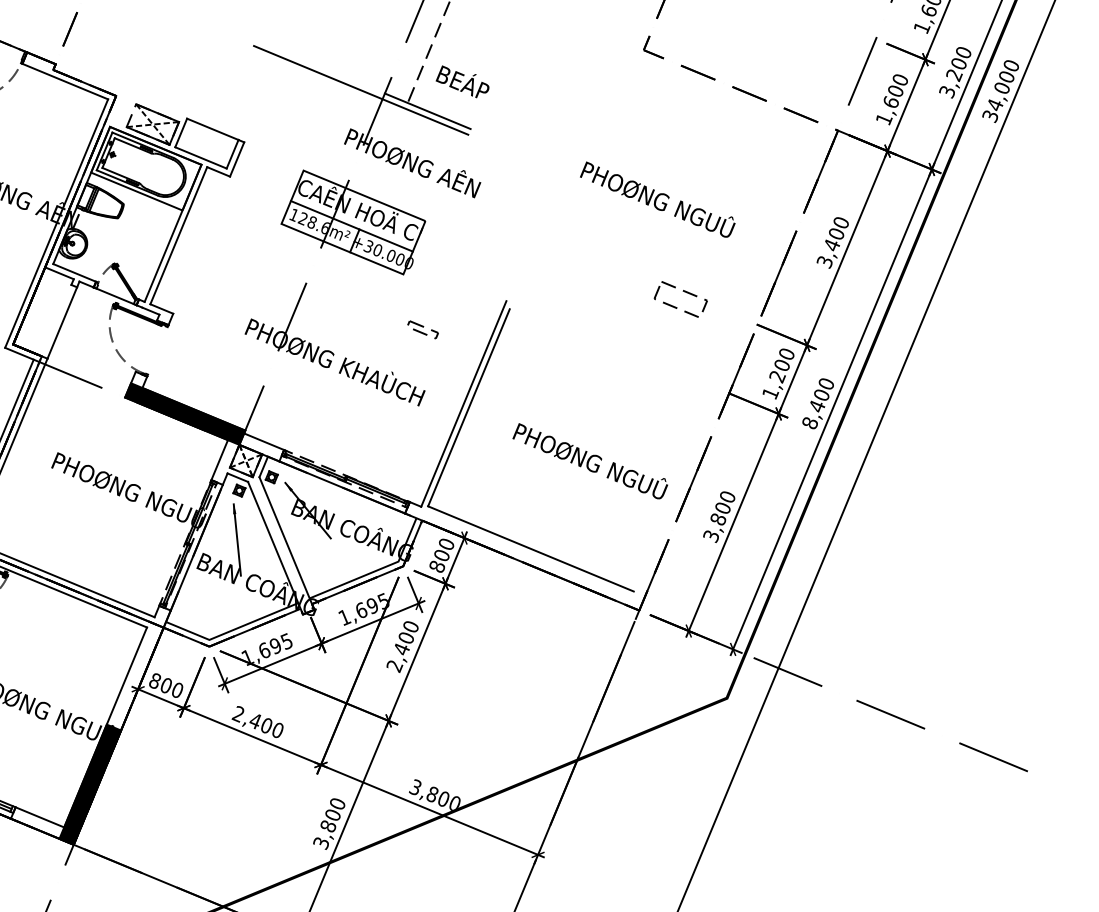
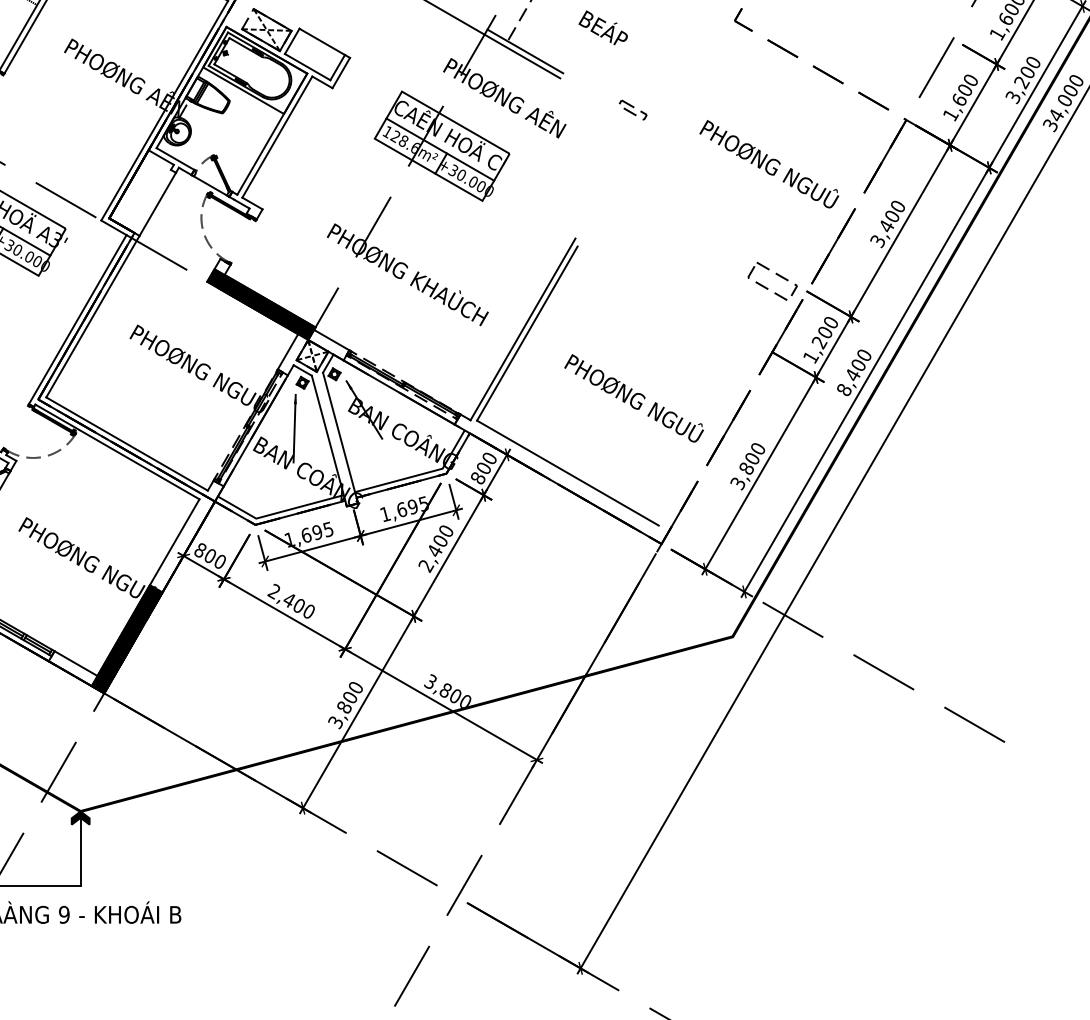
text: (461, 81) -> (602, 27), moved
text: (657, 199) -> (769, 164), moved
part: (682, 291) -> (775, 274), moved
part: (422, 329) -> (632, 109), moved

